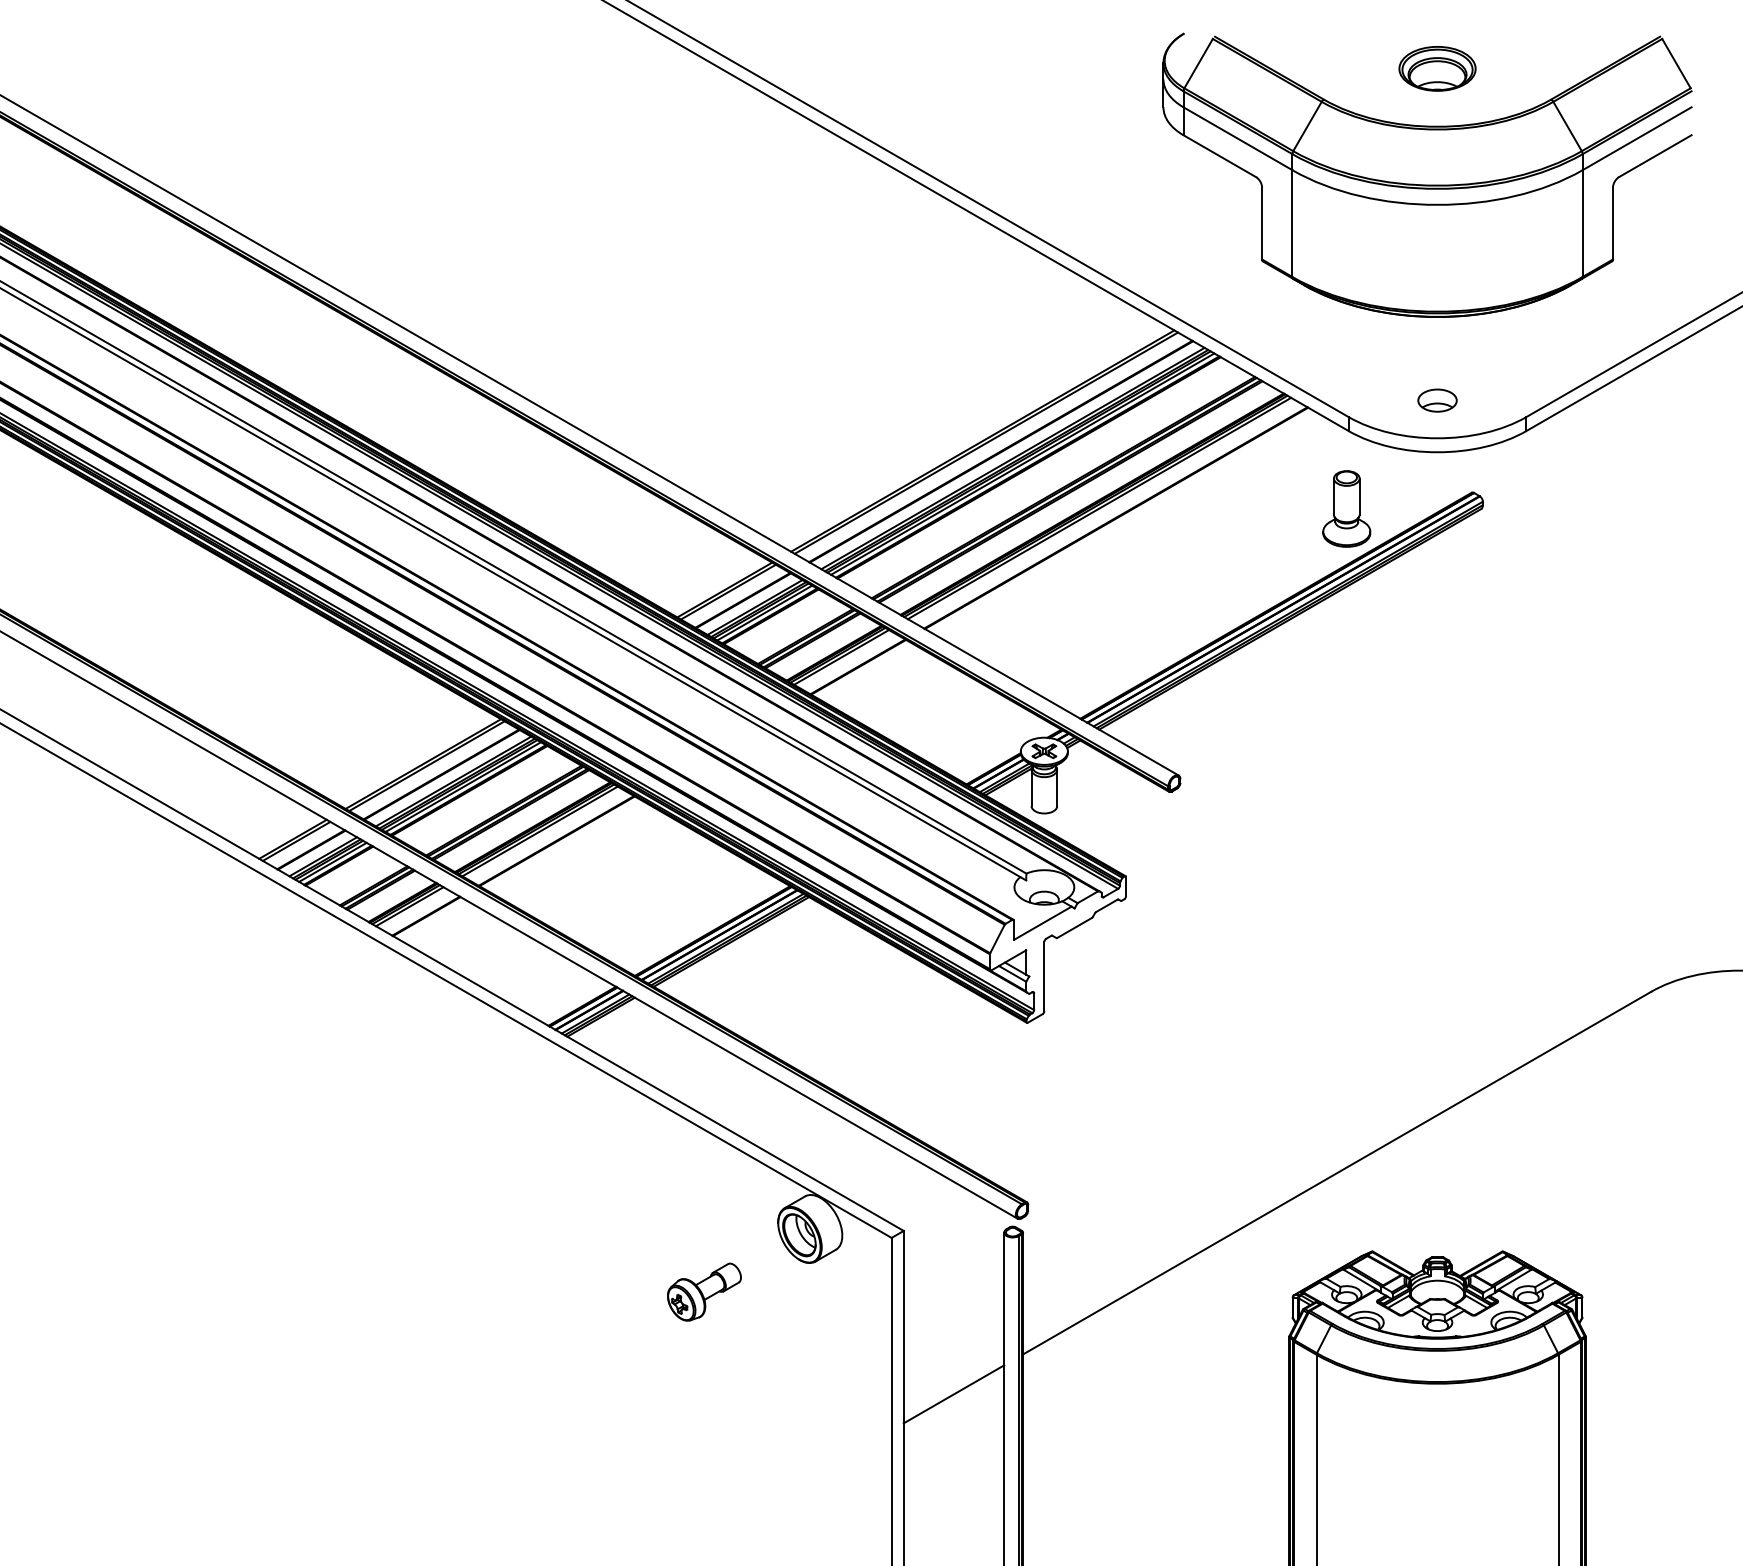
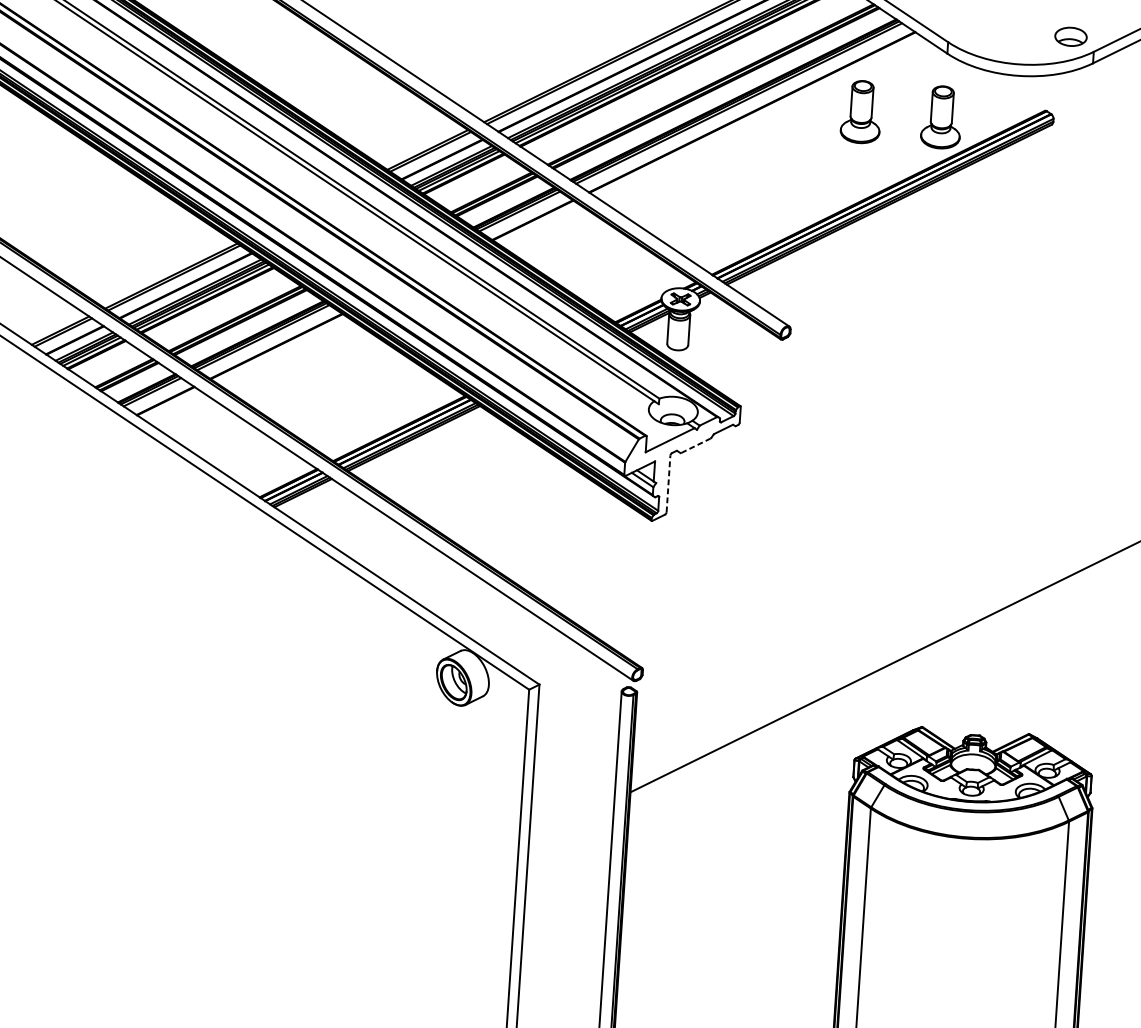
part: (1437, 400) -> (1070, 36), moved
part: (1248, 508) -> (861, 111), added
line: (1074, 927) -> (695, 445), solid -> dashed
line: (1044, 976) -> (668, 483), solid -> dashed
part: (704, 1291) -> (372, 723), removed
line: (953, 1394) -> (571, 821), removed

